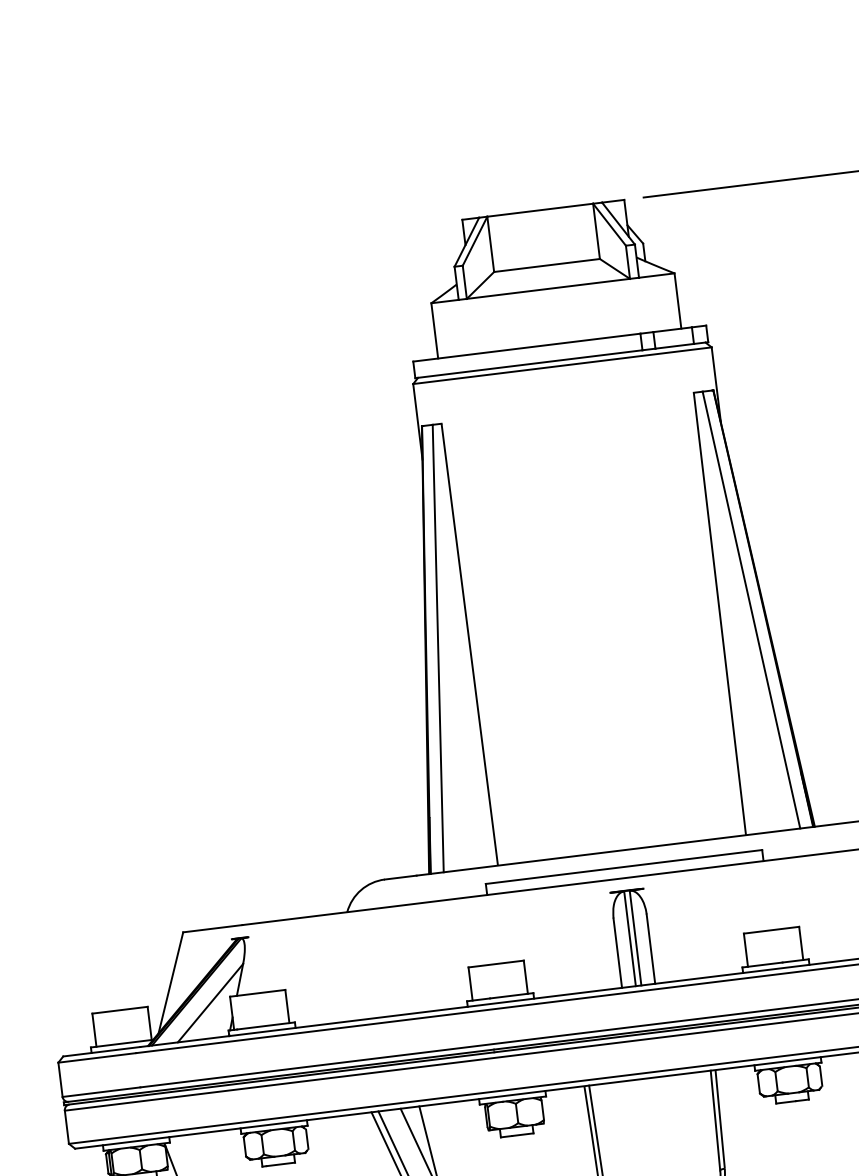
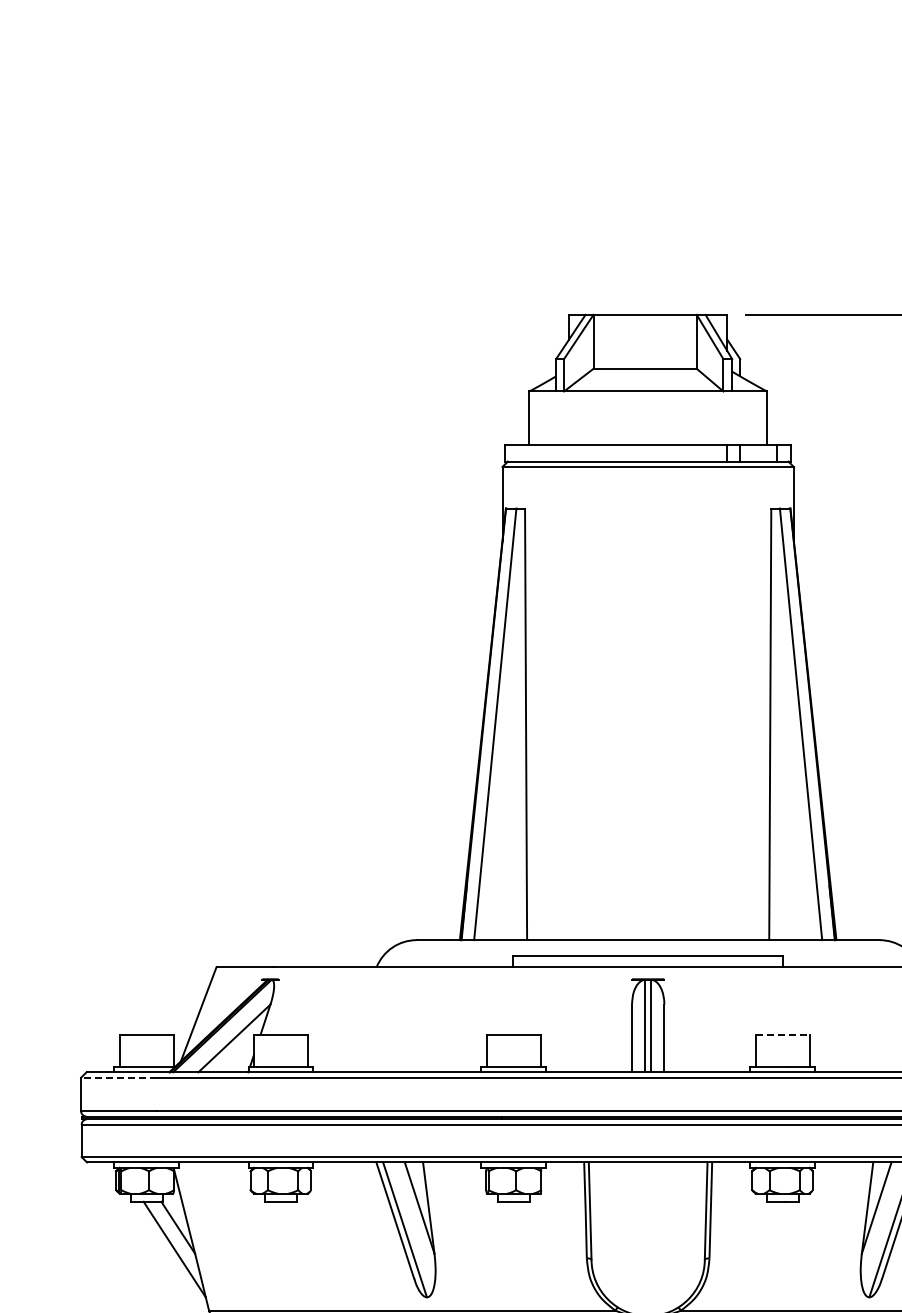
line: (771, 930) -> (782, 1034), solid -> dashed
line: (97, 1057) -> (119, 1077), solid -> dashed

